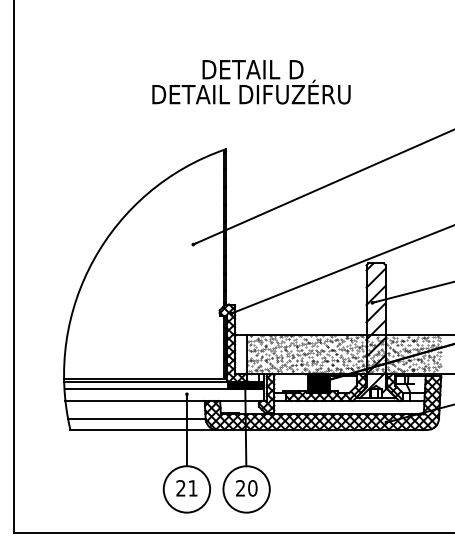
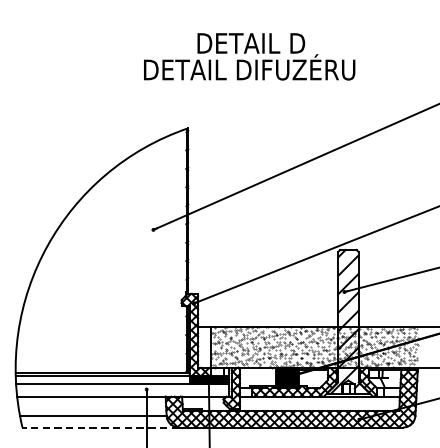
text: (251, 82) -> (249, 57), moved
line: (143, 429) -> (100, 427), solid -> dashed

